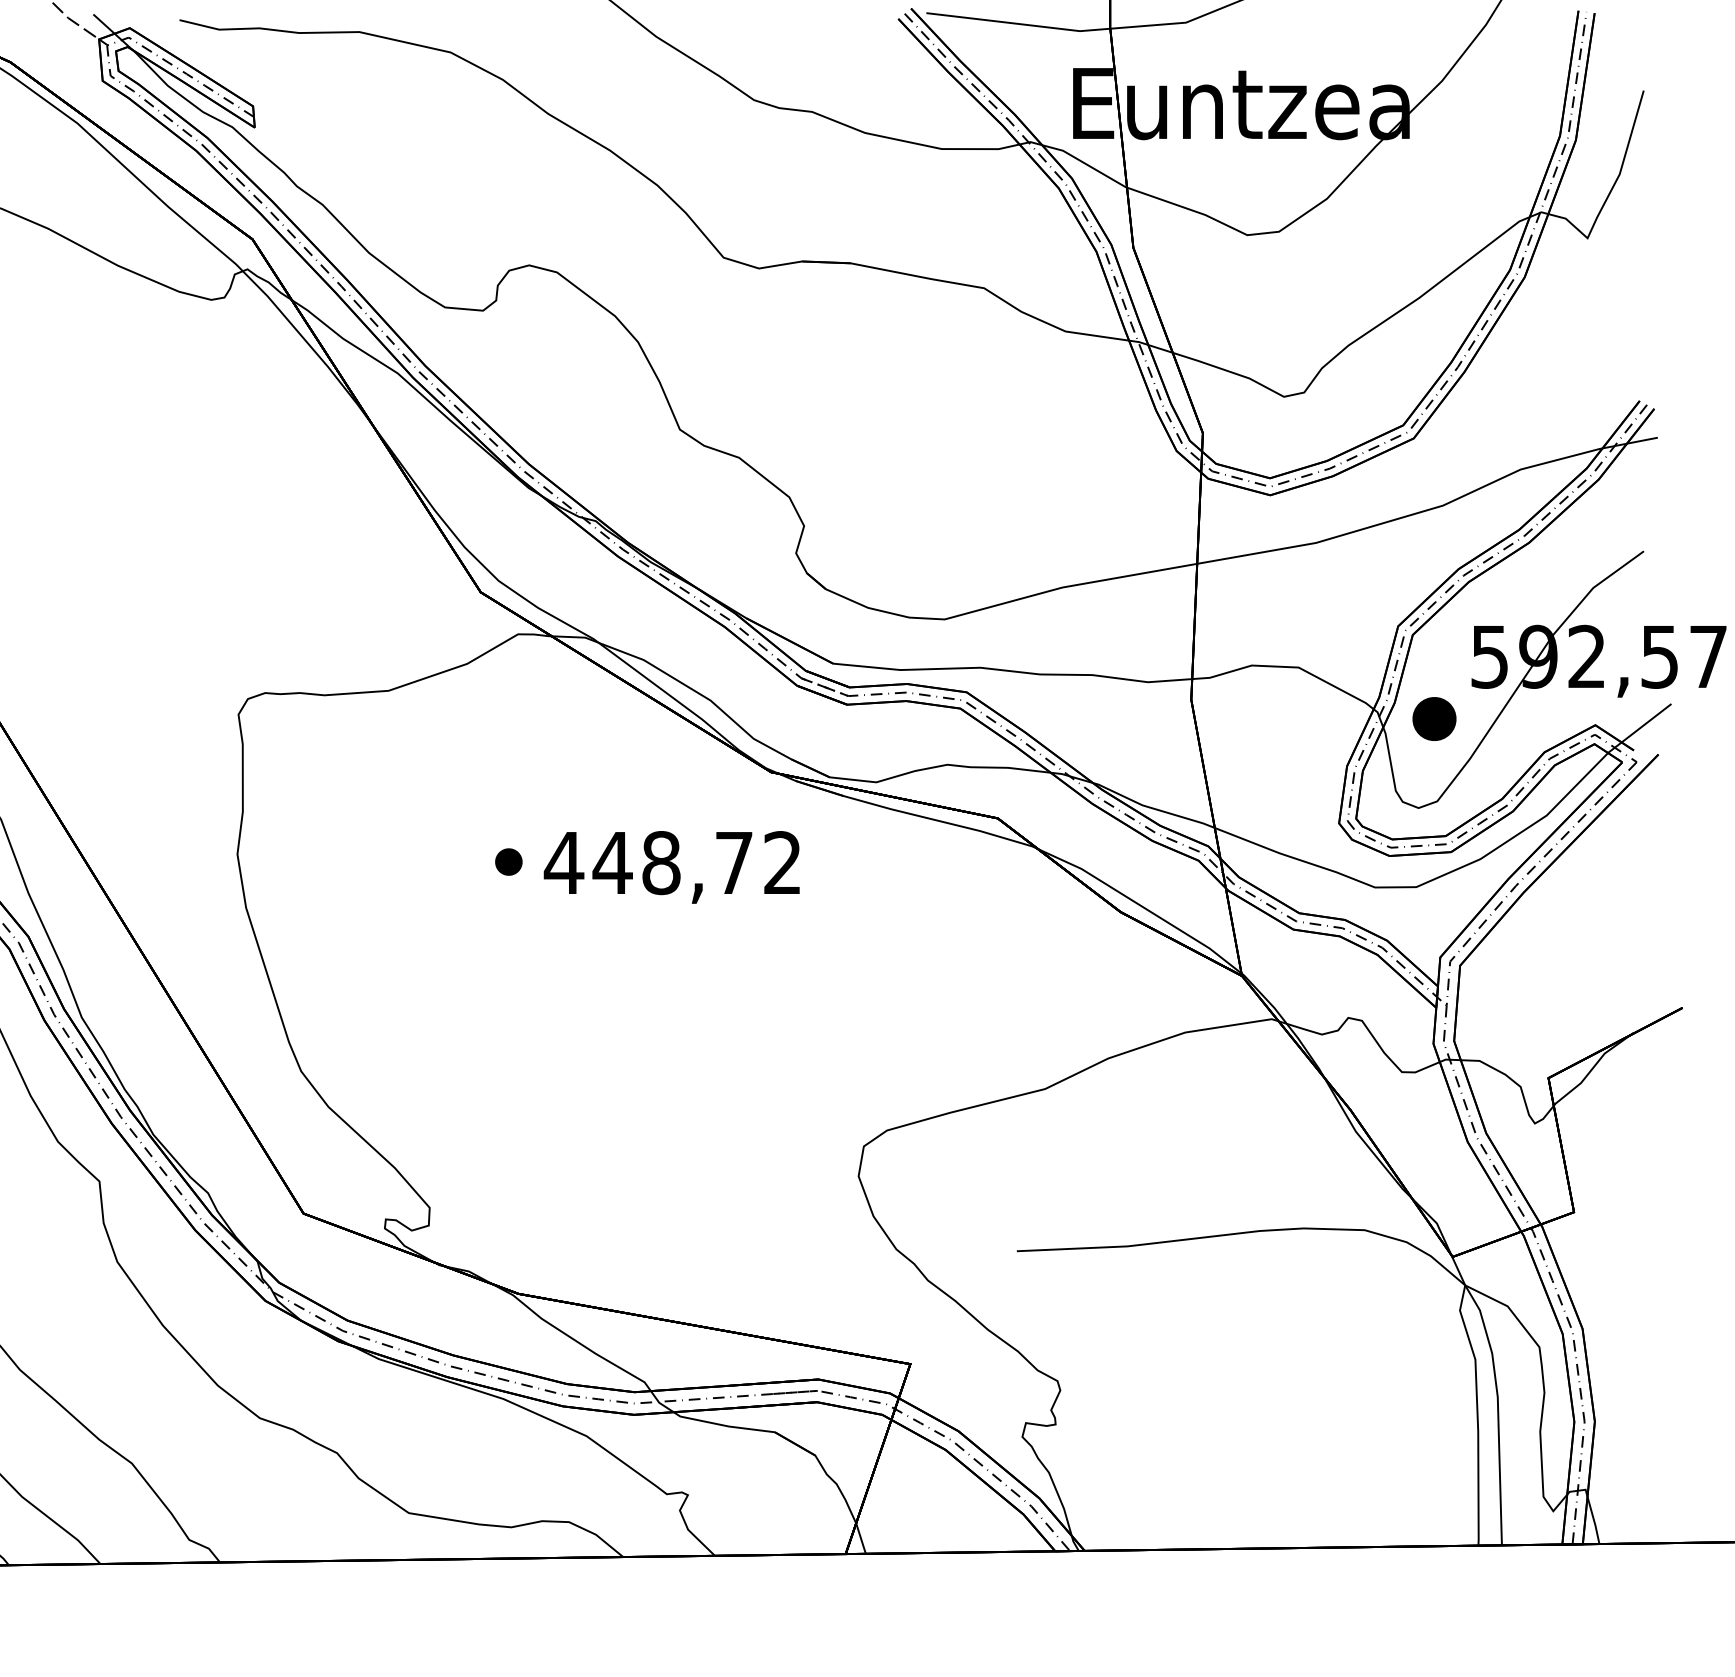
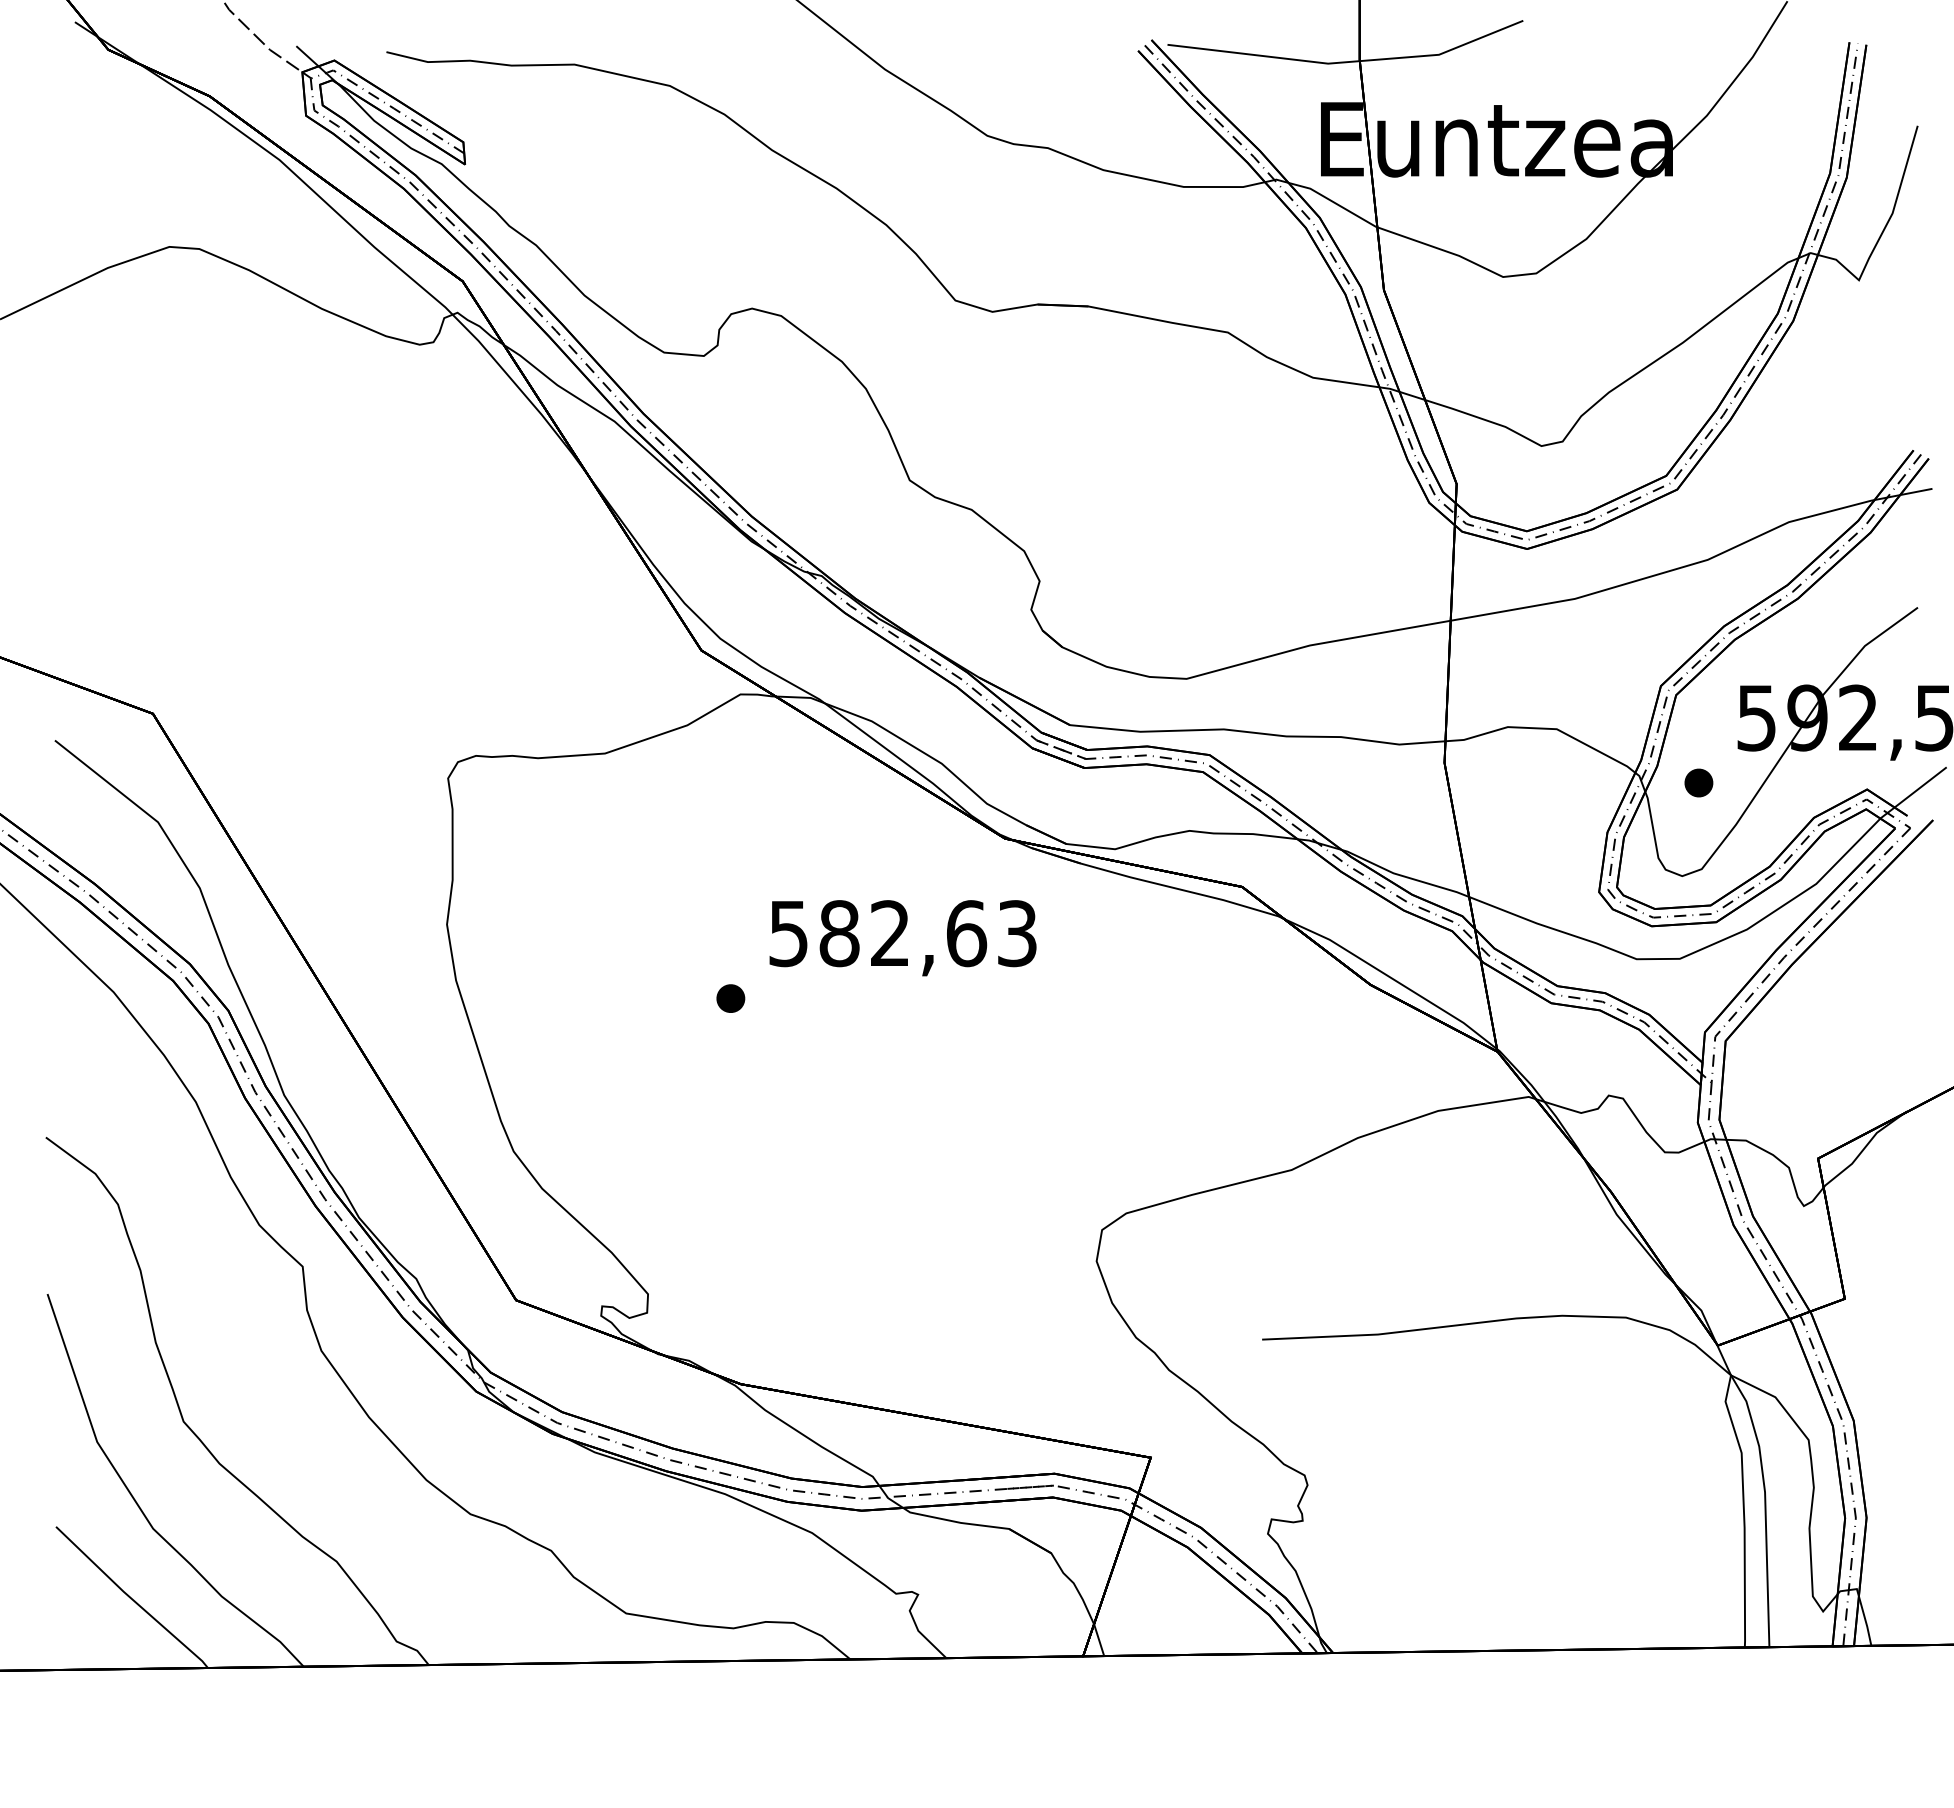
part: (1434, 718) -> (1698, 782), size x0.62
part: (508, 861) -> (730, 998), moved
text: (672, 862) -> (901, 933), 448,72 -> 582,63

